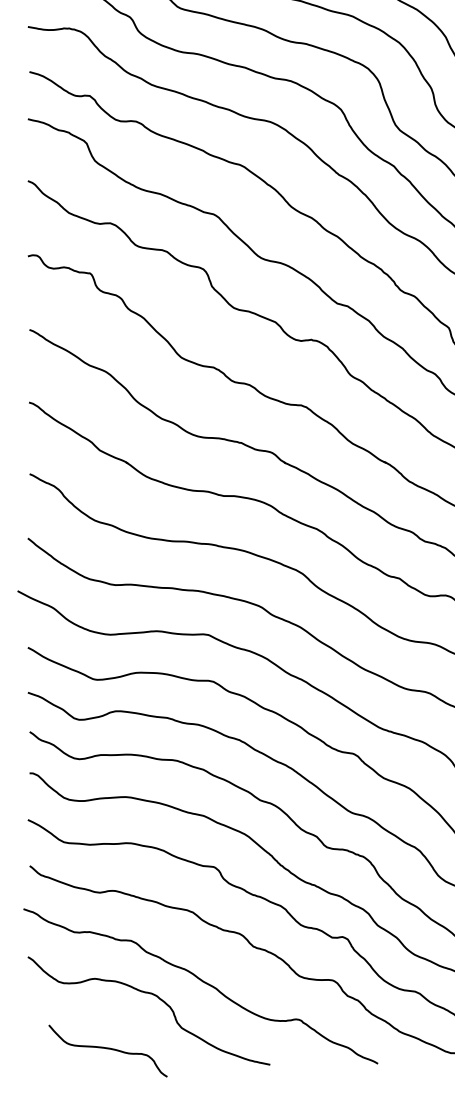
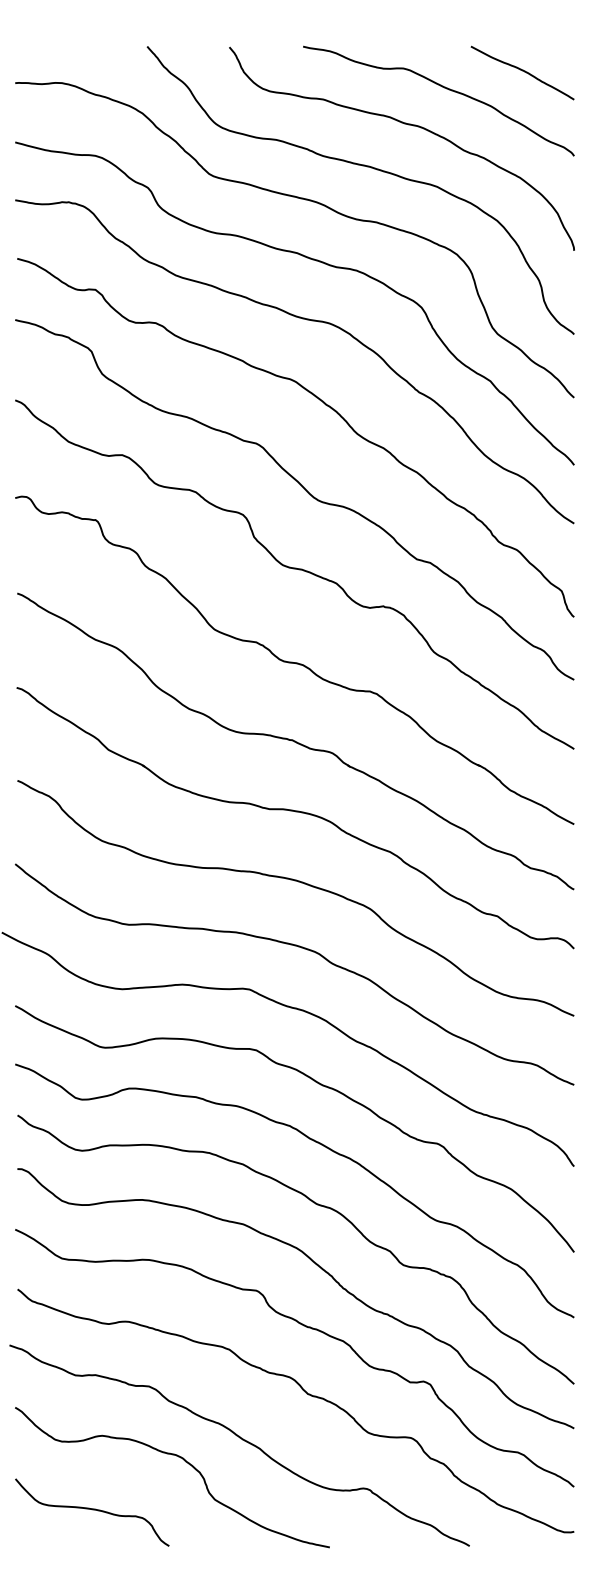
curve: (108, 1049) -> (92, 1510), moved

